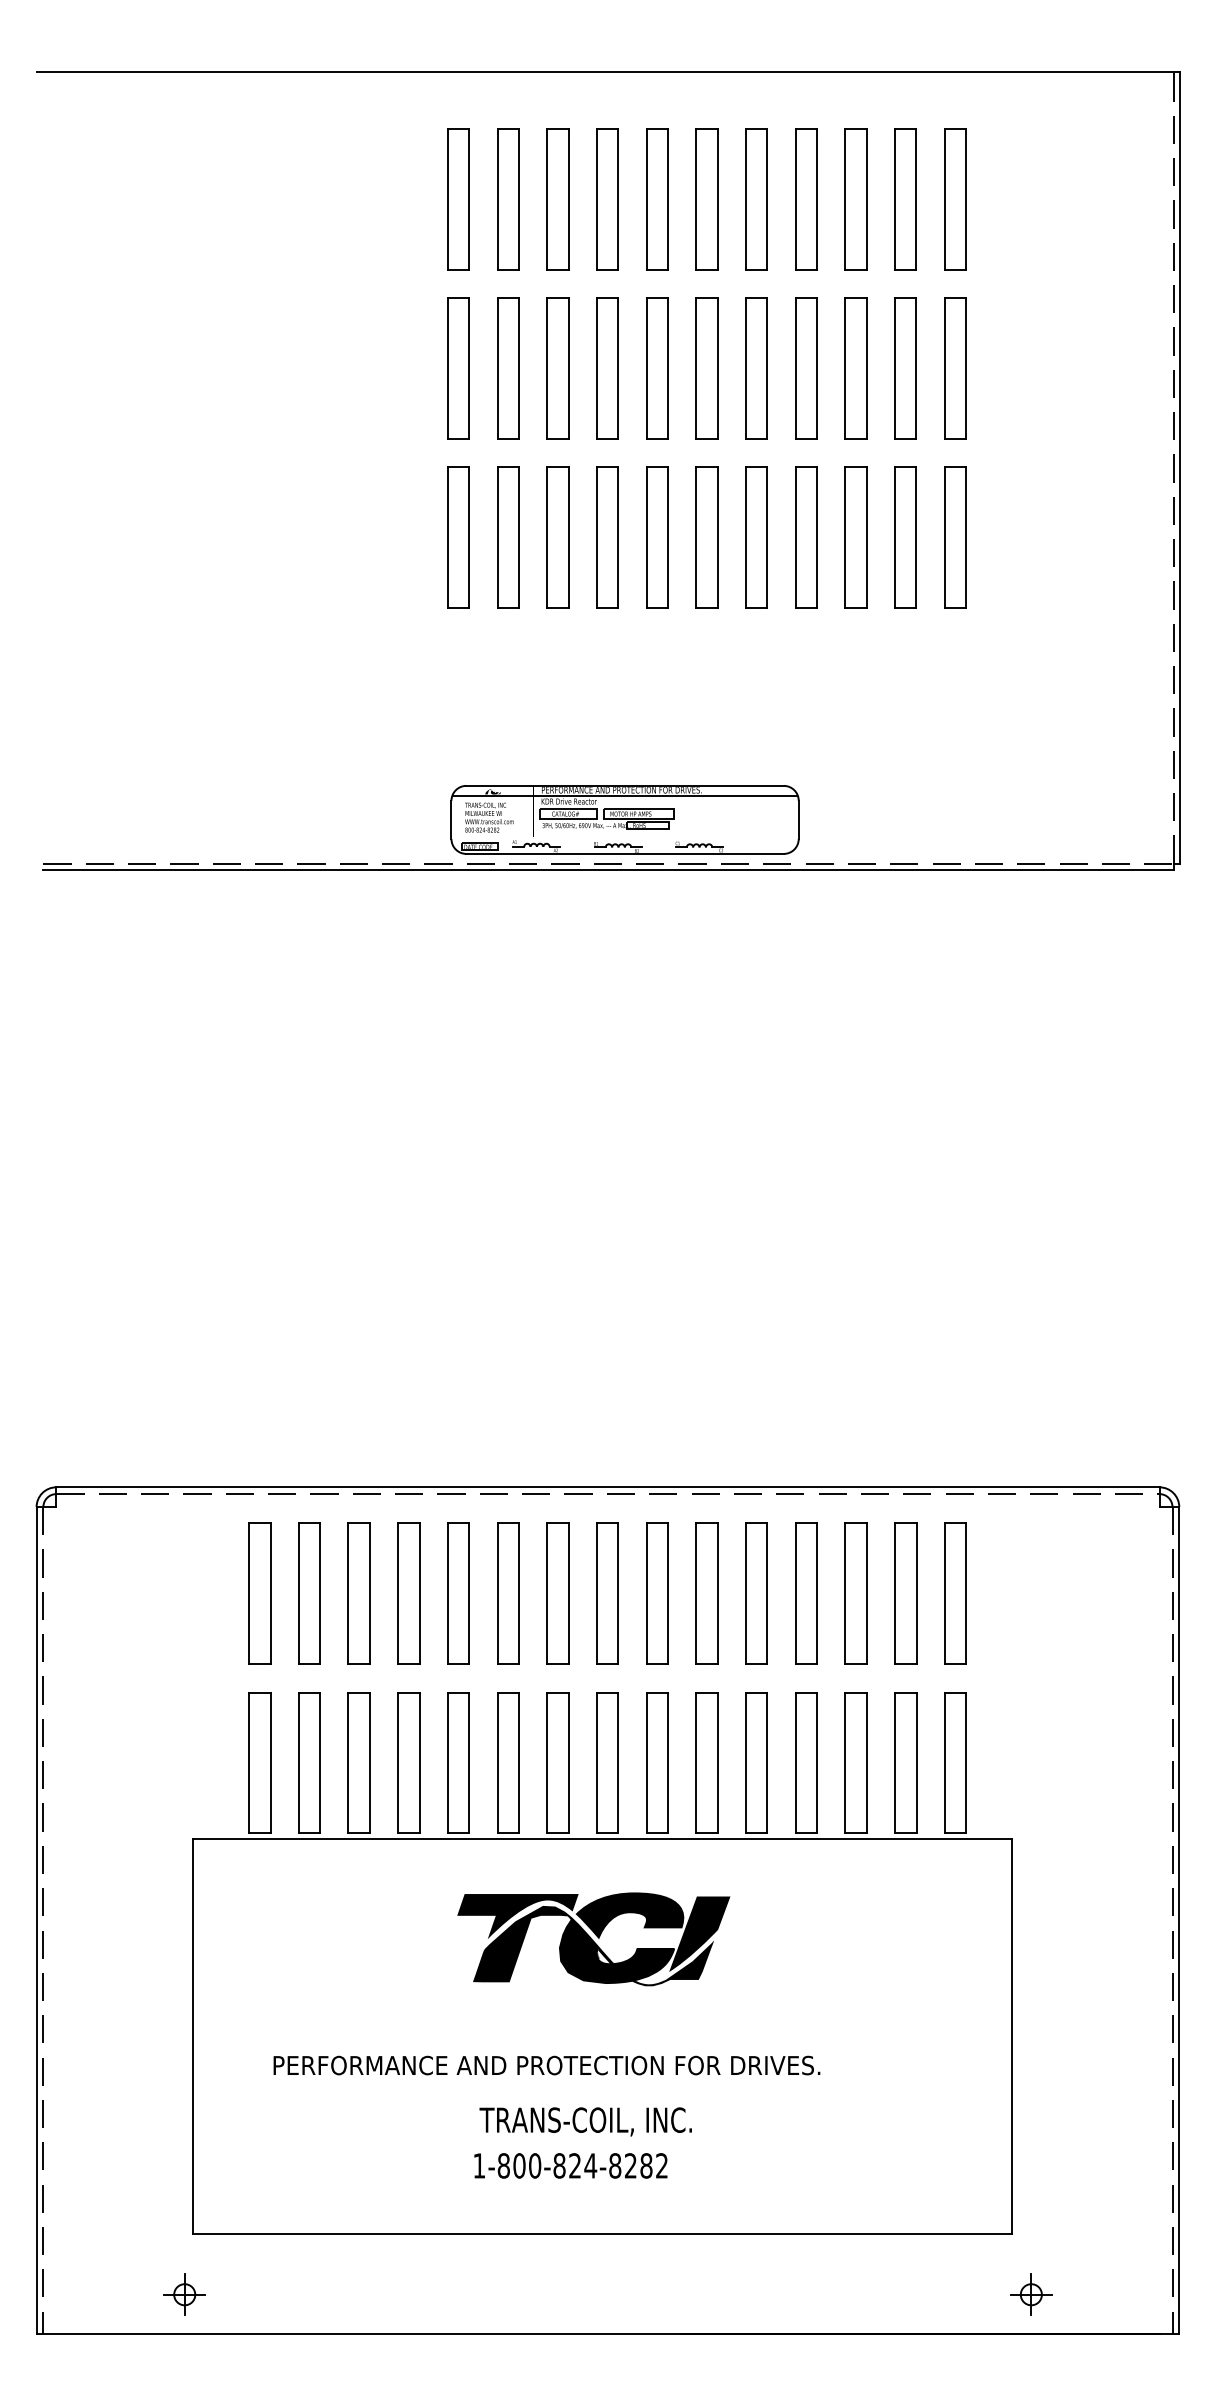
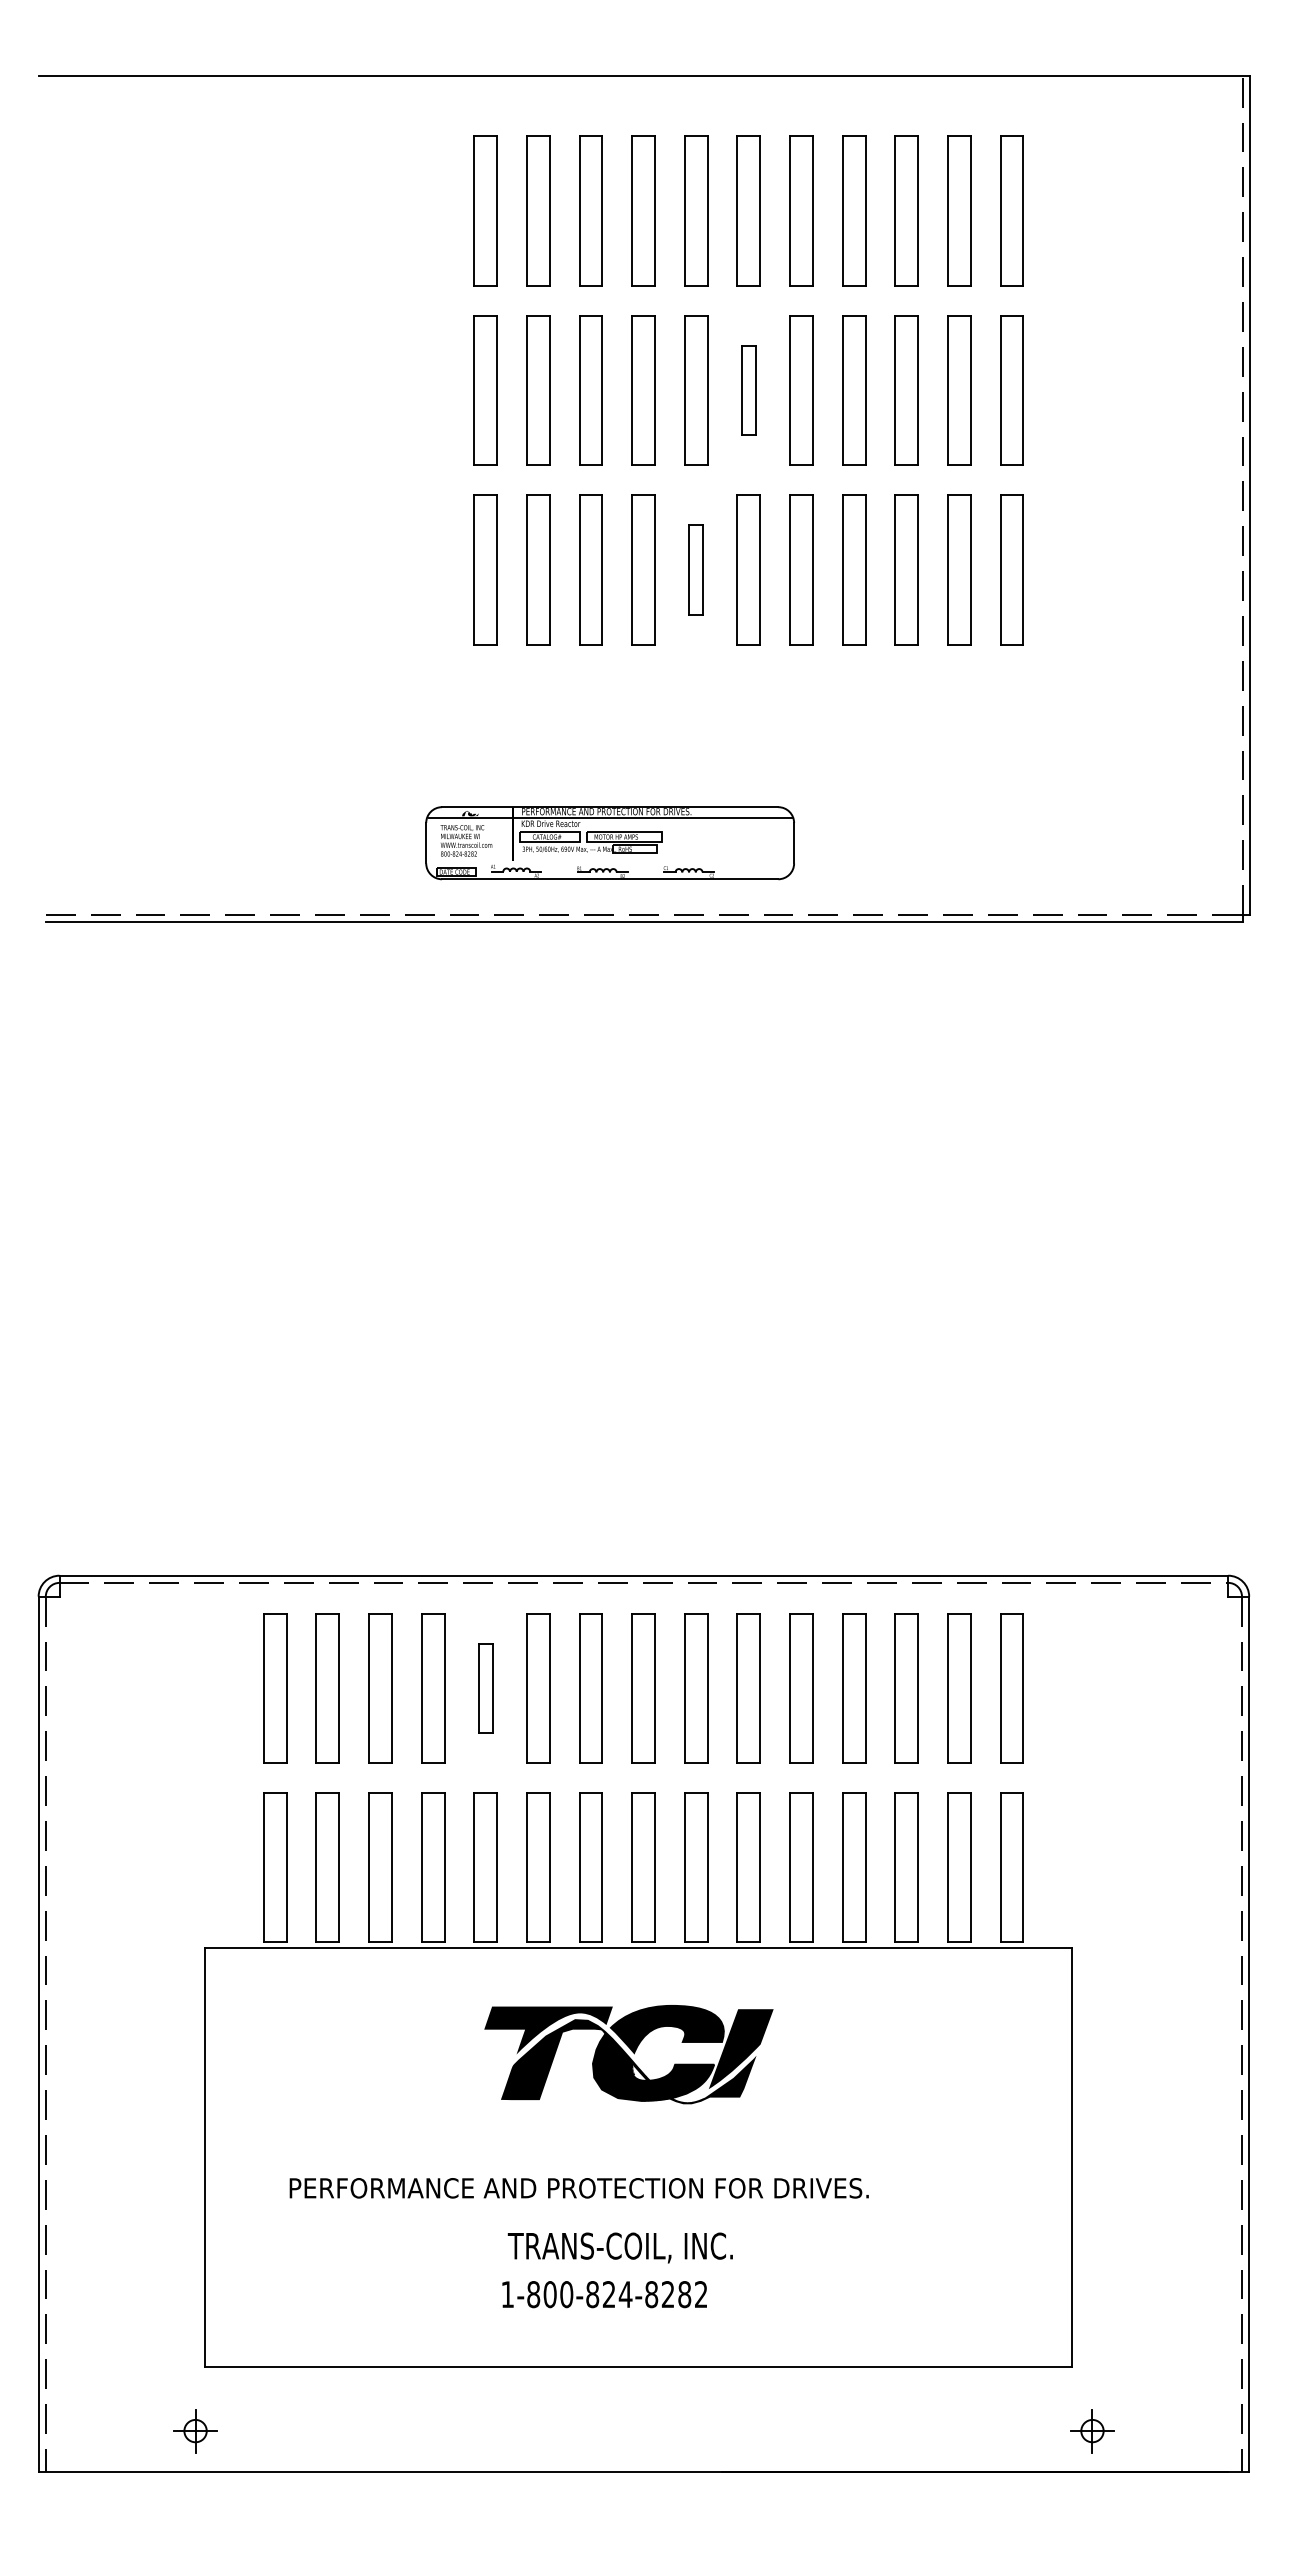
part: (706, 368) -> (748, 390), size x0.6
part: (657, 537) -> (696, 569), size x0.6
part: (624, 819) -> (609, 842), moved
part: (458, 1593) -> (485, 1688), size x0.6

